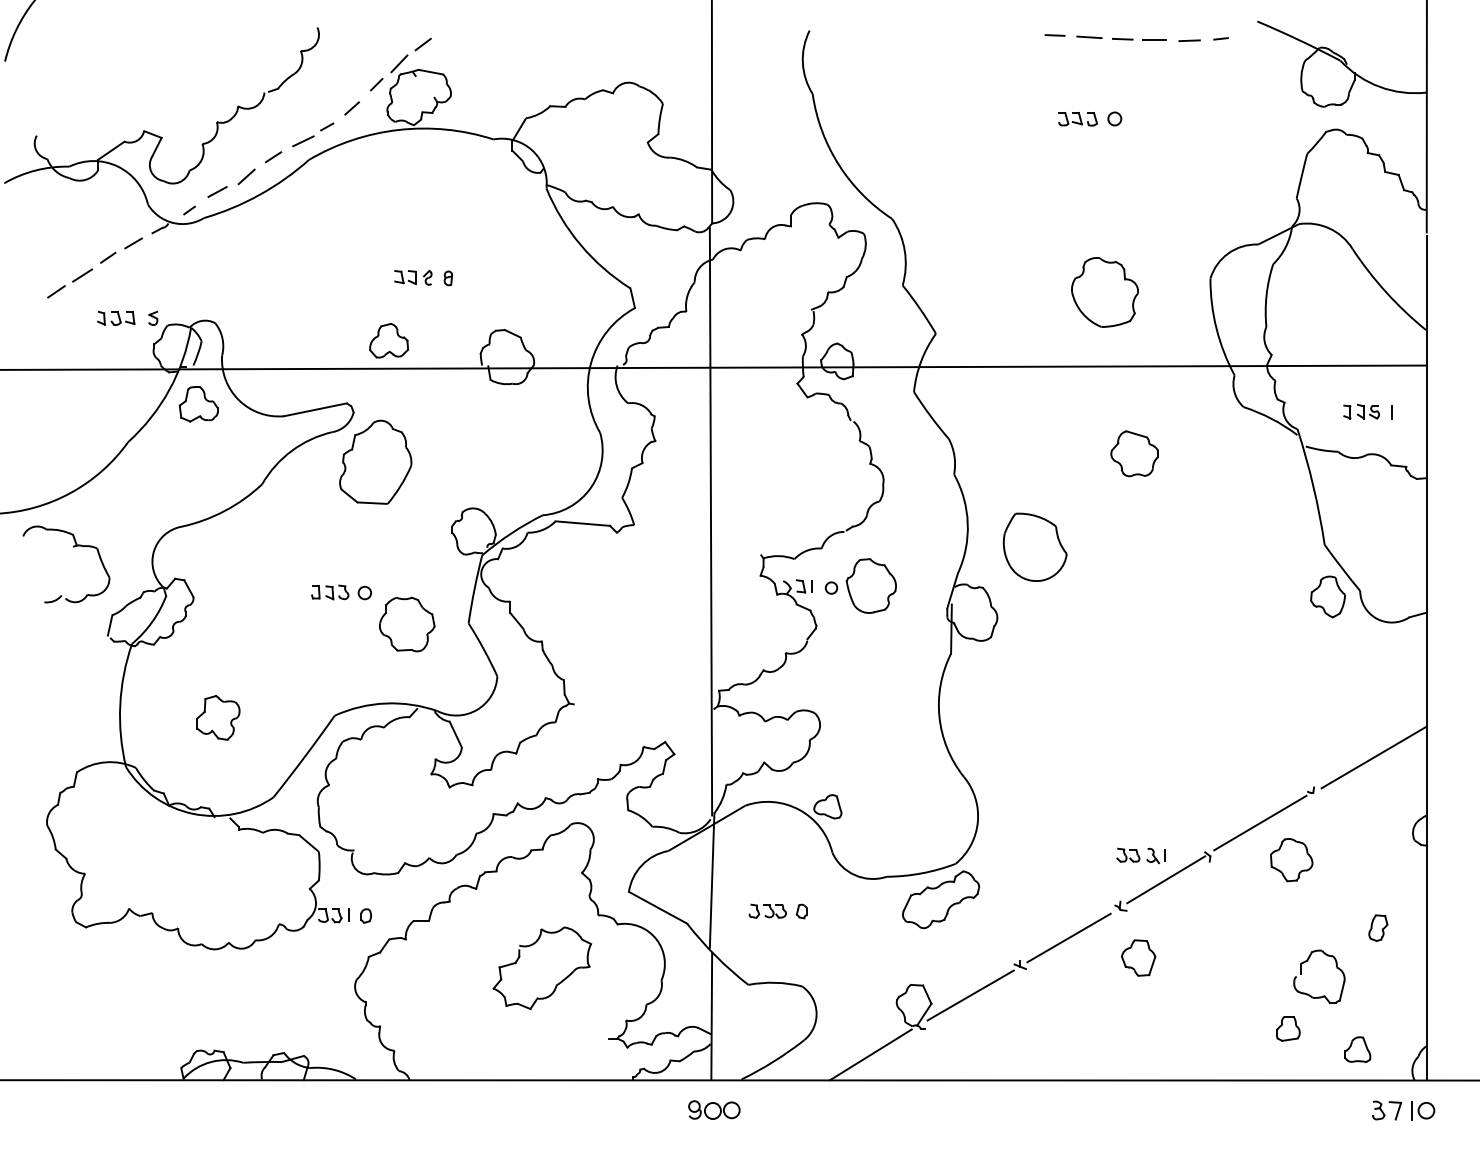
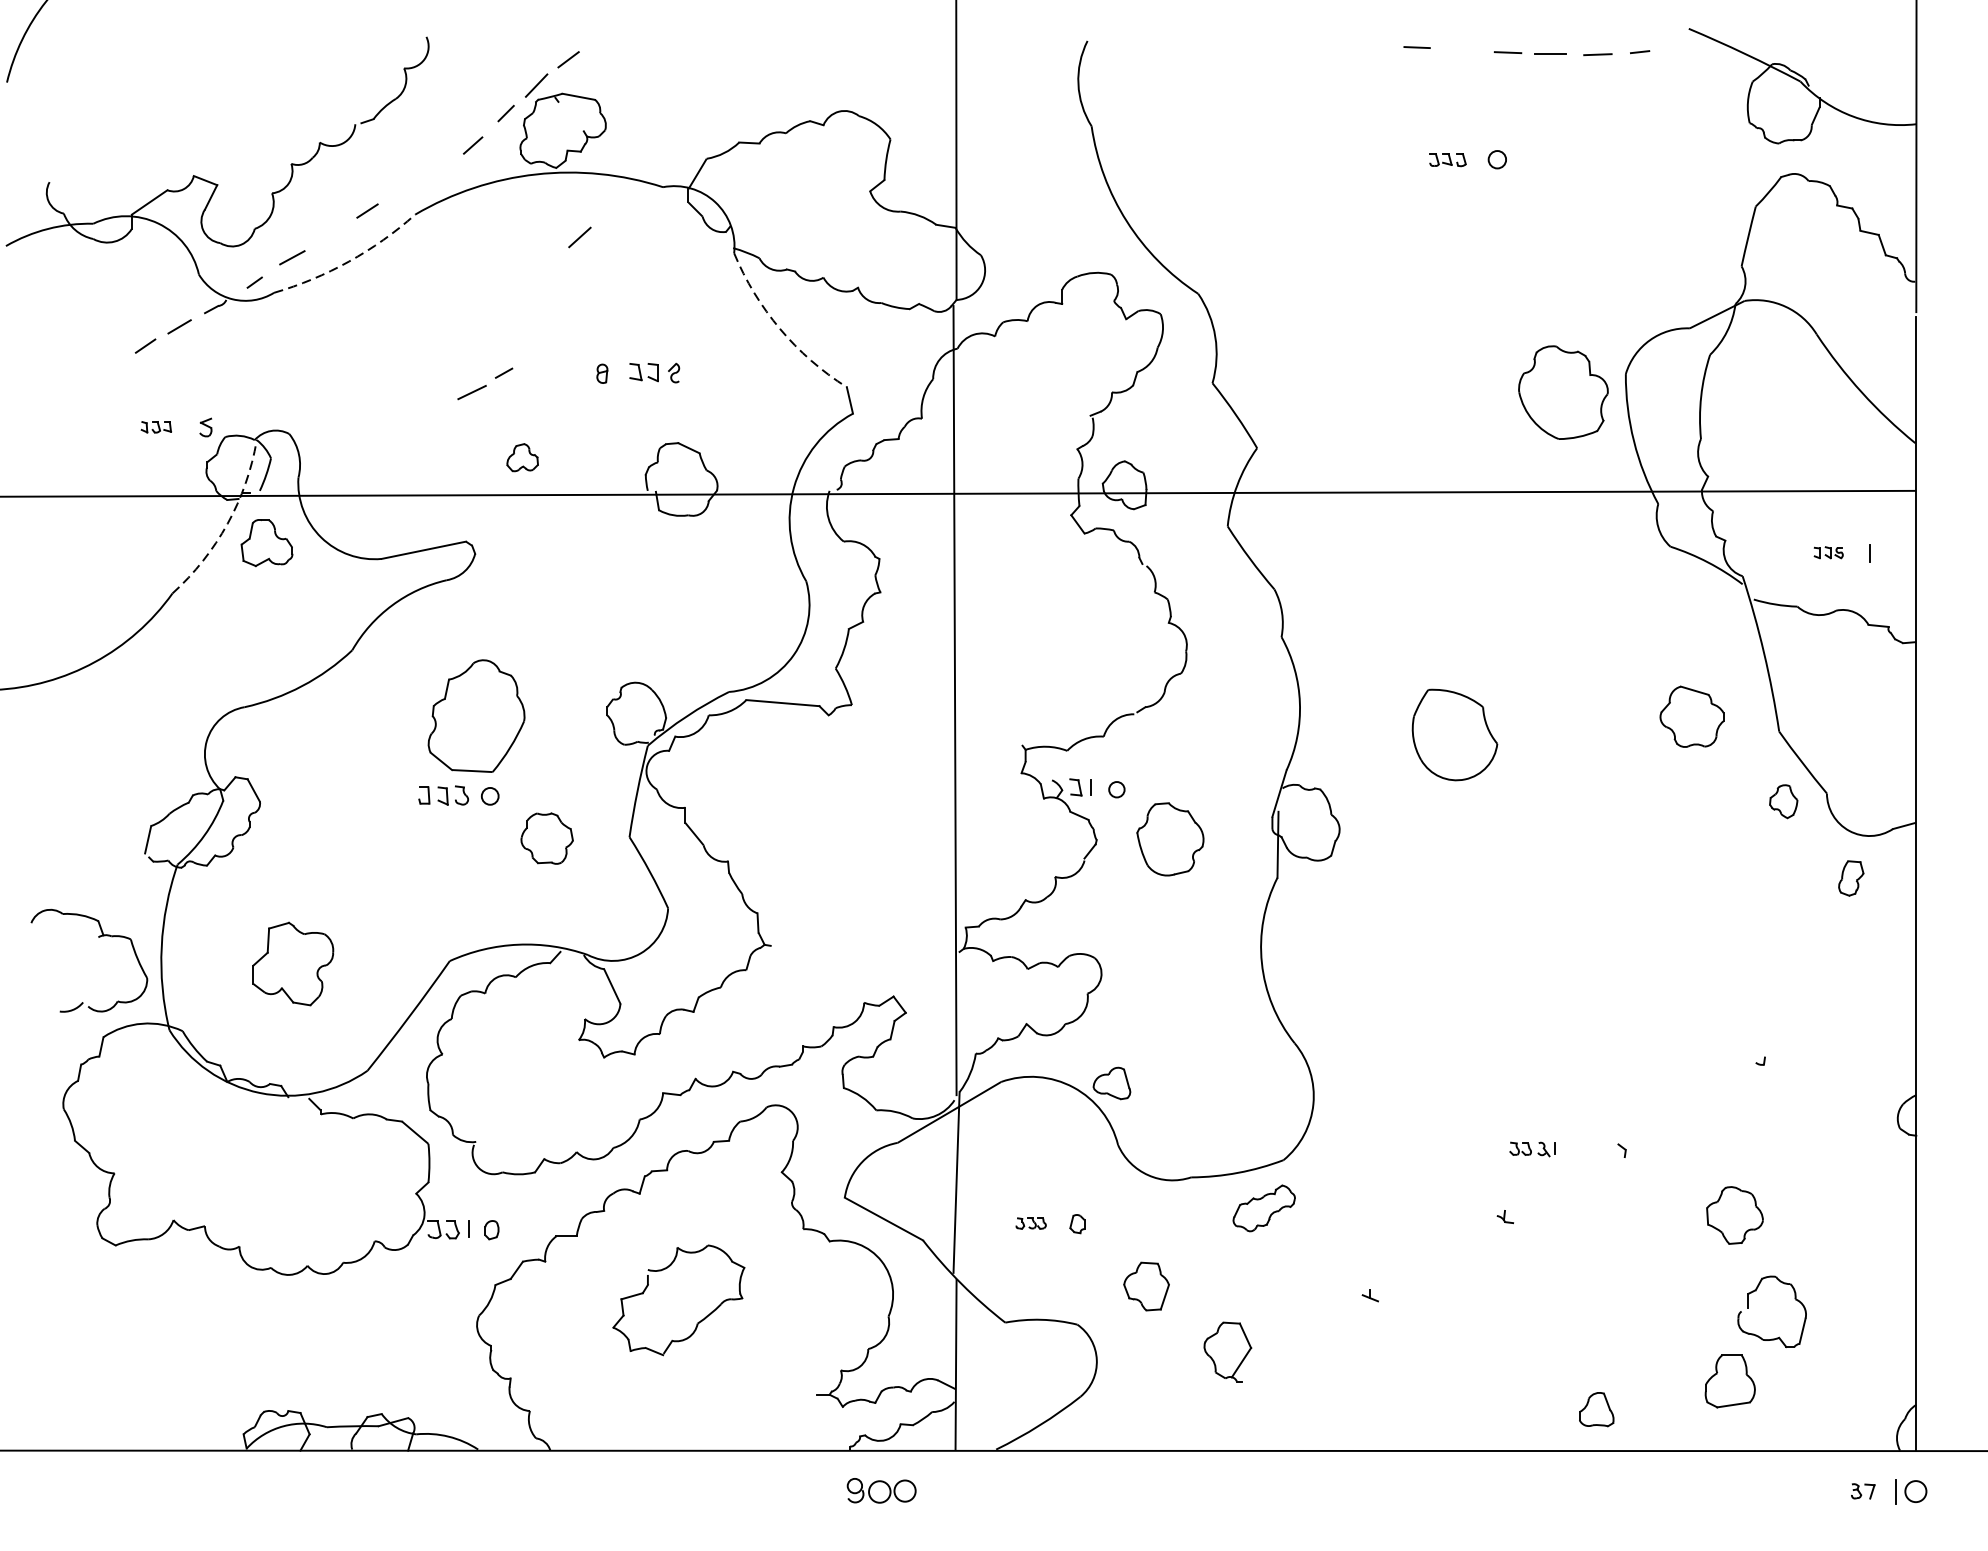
line: (1089, 37) -> (1463, 50), removed
part: (1077, 119) -> (1447, 160), size x0.7
part: (313, 134) -> (485, 383), moved
line: (246, 176) -> (579, 236), moved
arc: (259, 194) -> (348, 261), solid -> dashed
arc: (580, 245) -> (779, 329), solid -> dashed
part: (413, 277) -> (654, 372), moved
part: (70, 283) -> (94, 380), removed
part: (1104, 292) -> (1562, 392), moved
part: (116, 317) -> (156, 426), size x0.6
part: (388, 340) -> (521, 457), size x0.6
arc: (169, 390) -> (227, 524), solid -> dashed
part: (1361, 411) -> (1828, 552), size x0.6
part: (1134, 453) -> (1691, 716), moved
part: (375, 461) -> (476, 715), moved
part: (1034, 546) -> (1453, 733), moved
part: (73, 547) -> (98, 938), moved
part: (870, 585) -> (1169, 838), moved
part: (1327, 596) -> (1783, 801), size x0.6
part: (407, 624) -> (547, 838), size x0.7
part: (218, 717) -> (293, 963), size x1.4
line: (1373, 757) -> (1844, 1017), removed
line: (1260, 822) -> (1693, 1104), removed
part: (1140, 855) -> (1531, 1148), size x0.7
part: (1291, 860) -> (1734, 1216), moved
line: (1166, 879) -> (1566, 1181), removed
part: (941, 899) -> (1264, 1207), size x0.6
part: (767, 910) -> (1030, 1222), size x0.6
part: (1378, 927) -> (1851, 877), moved
line: (1068, 937) -> (1435, 1258), removed
part: (1138, 957) -> (1146, 1285), moved
part: (557, 983) -> (699, 1320), moved
line: (970, 995) -> (1303, 1336), removed
part: (1288, 1028) -> (1730, 1381), size x1.6
part: (1357, 1049) -> (1596, 1409), moved
line: (870, 1054) -> (1169, 1416), removed
part: (714, 1109) -> (881, 1489), moved
part: (1387, 1110) -> (1863, 1491), size x0.6

